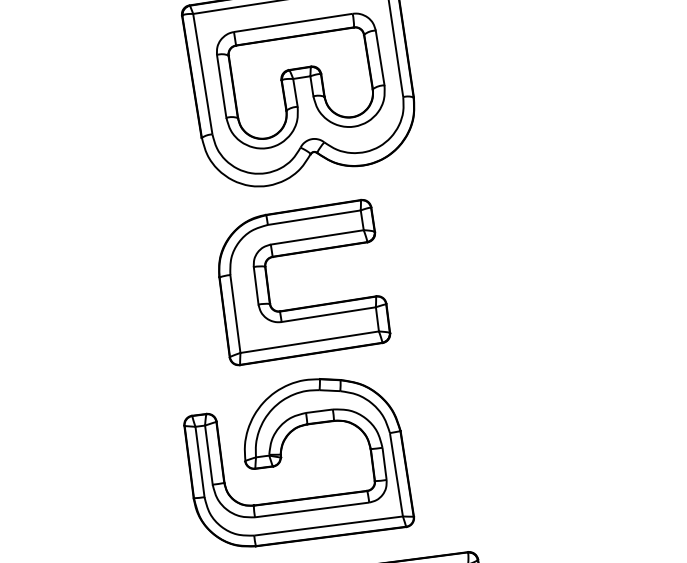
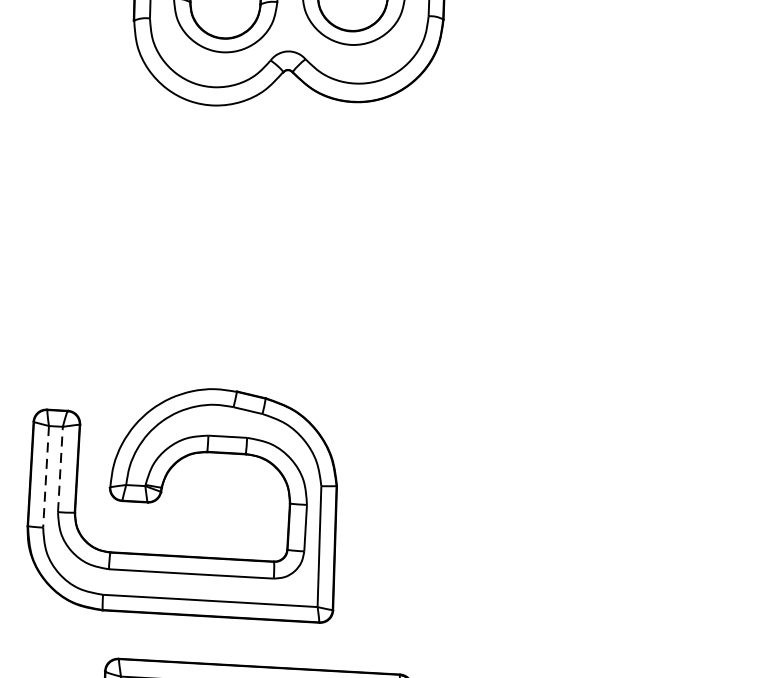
part: (309, 305) -> (241, 285), removed
line: (208, 455) -> (59, 469), solid -> dashed
line: (200, 462) -> (46, 477), solid -> dashed

